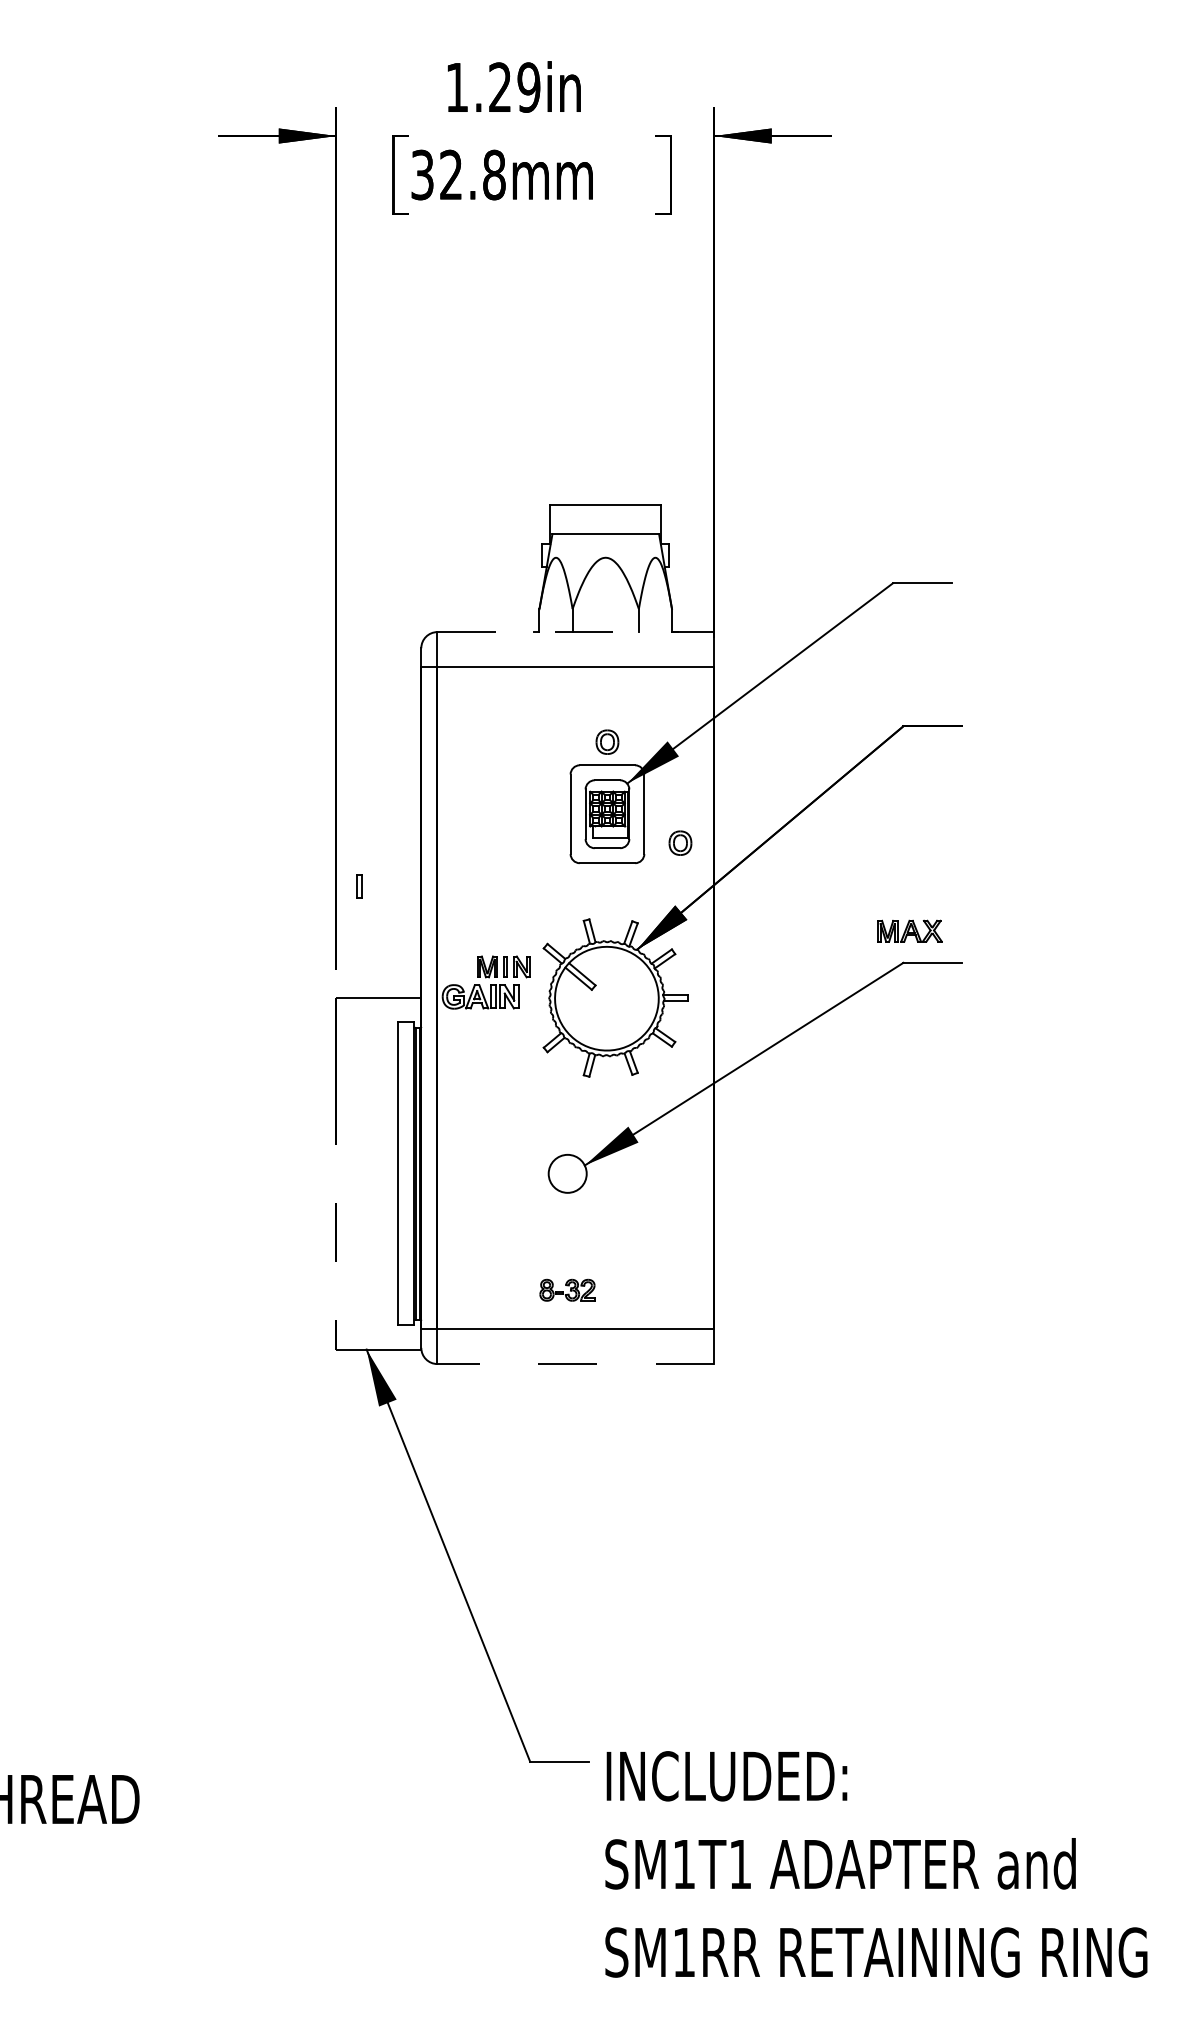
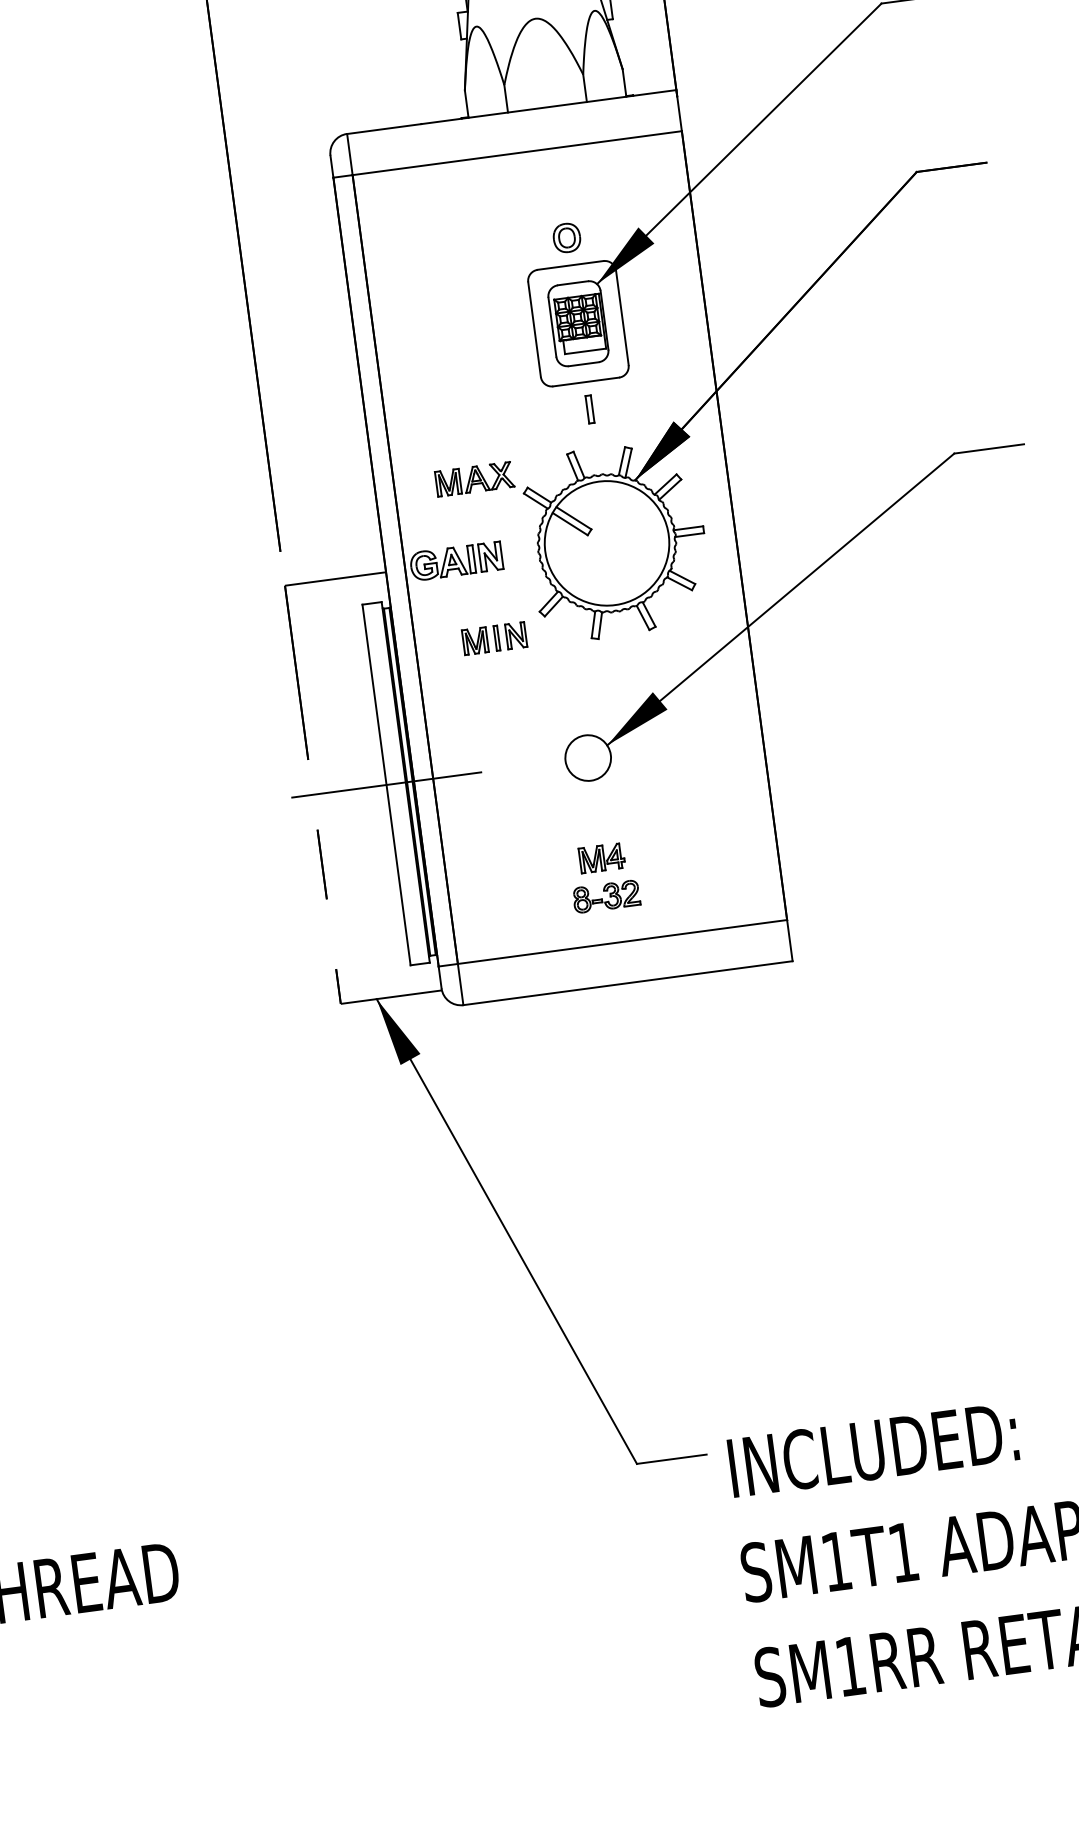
line: (576, 632) -> (512, 112), dashed -> solid
part: (680, 842) -> (669, 345), removed
part: (359, 886) -> (589, 409), moved
part: (909, 930) -> (474, 478), moved
part: (503, 966) -> (494, 638), moved
line: (398, 1173) -> (386, 784), added
part: (567, 1257) -> (601, 857), added
line: (575, 1364) -> (627, 983), dashed -> solid

